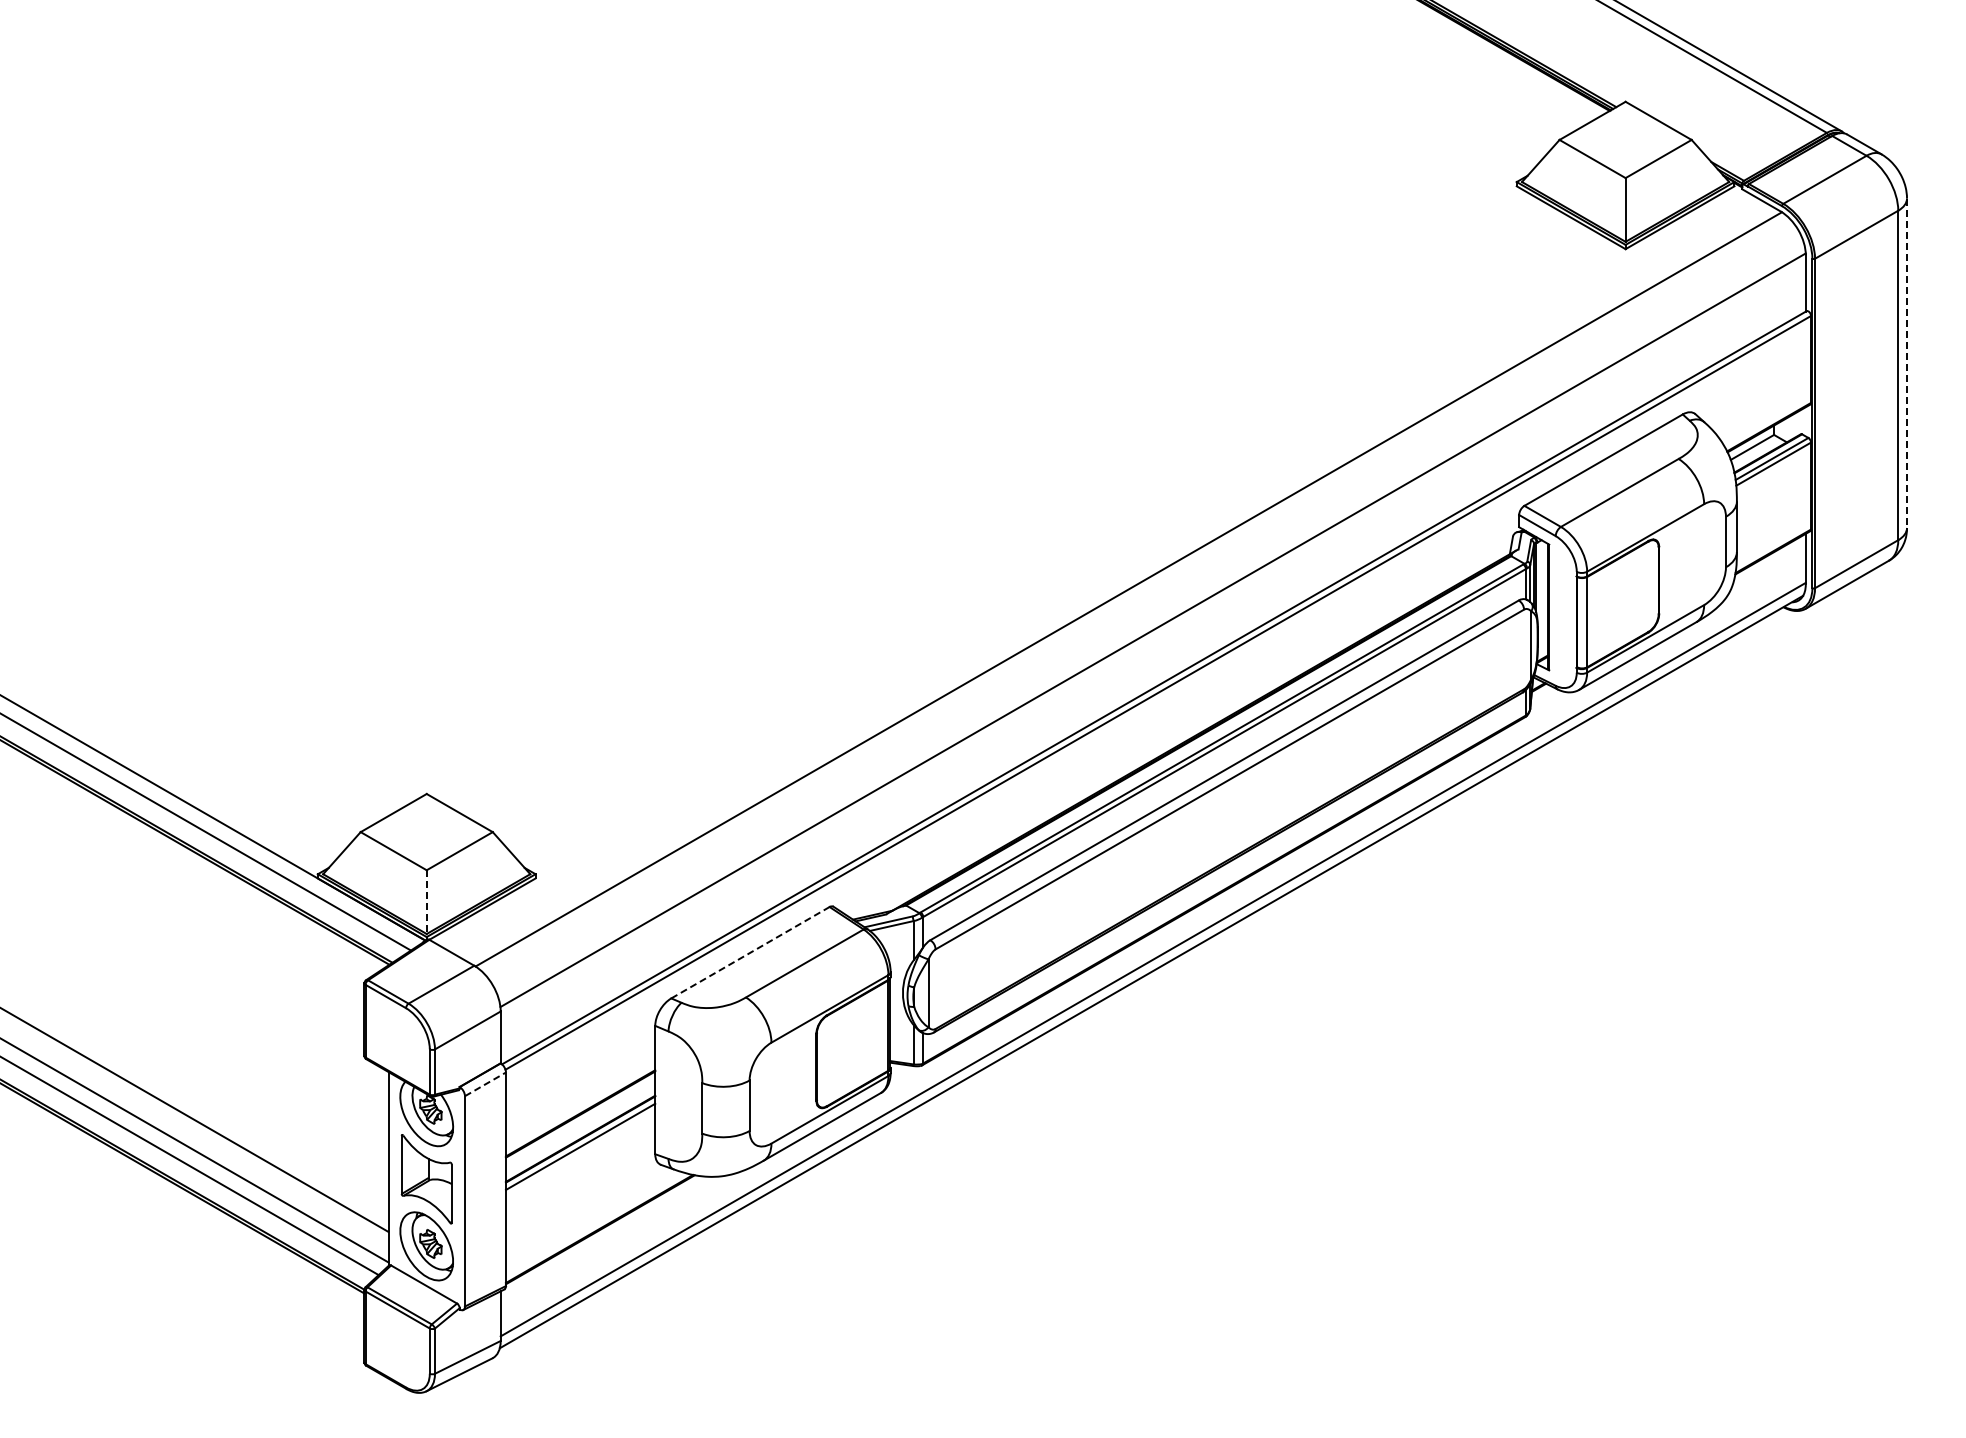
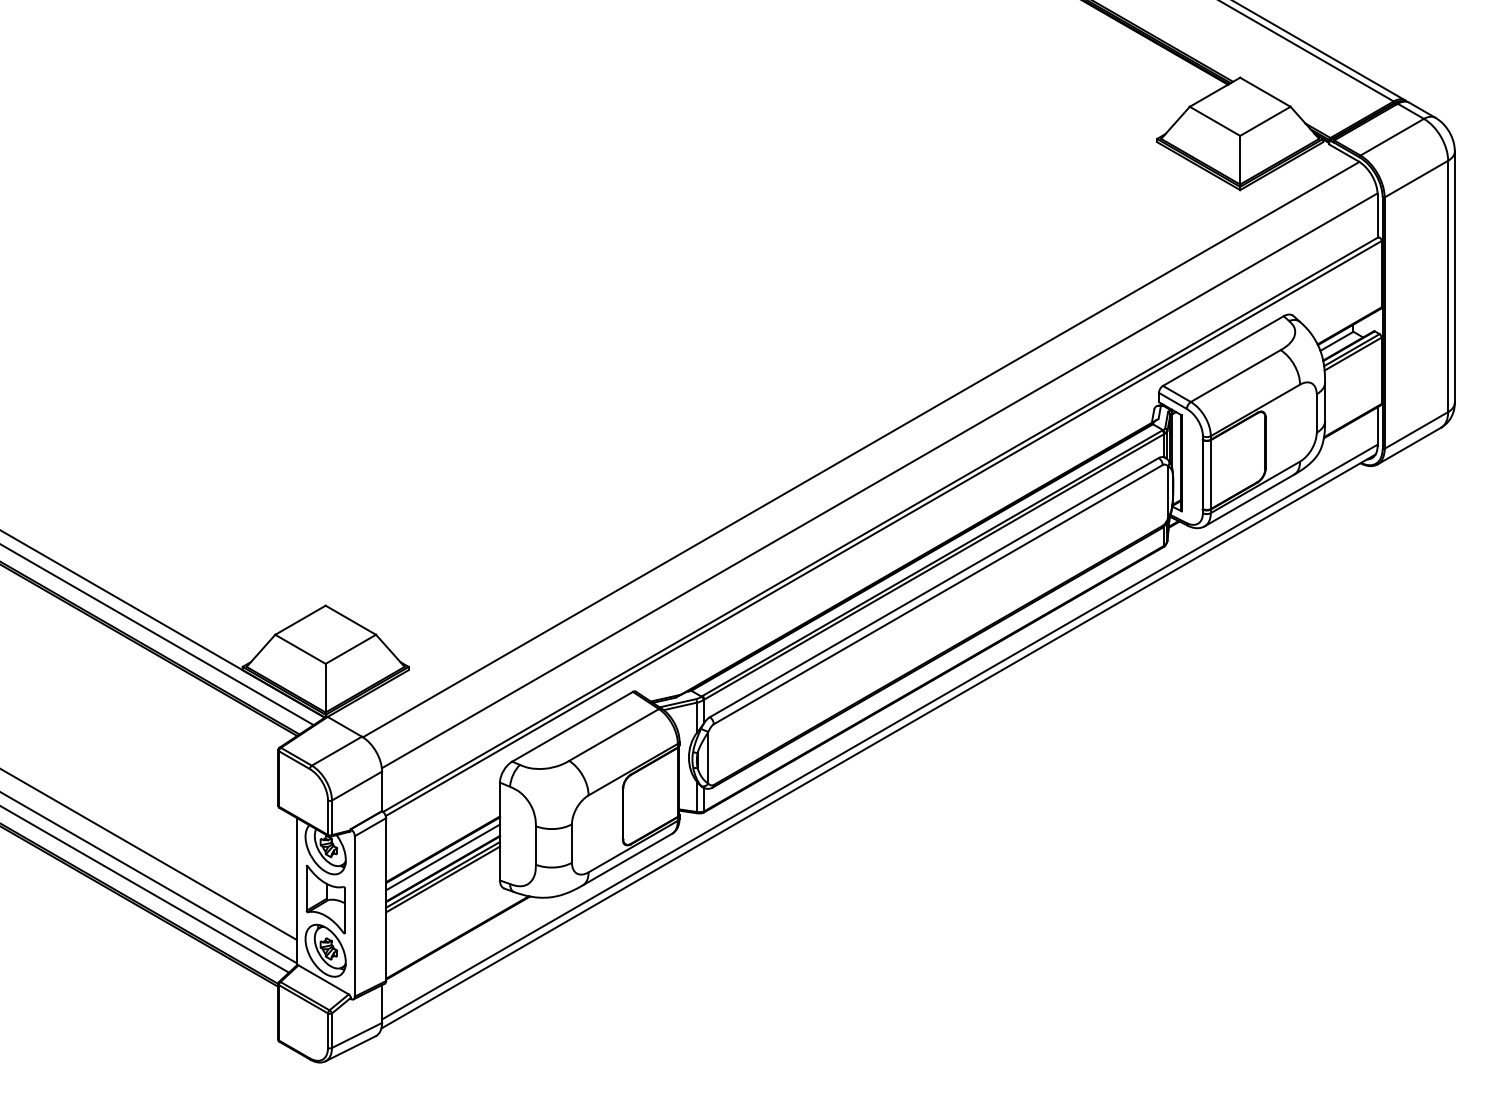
line: (1907, 363) -> (1455, 277), dashed -> solid
line: (426, 902) -> (325, 688), dashed -> solid
line: (750, 952) -> (572, 726), dashed -> solid
line: (485, 1084) -> (370, 827), dashed -> solid
line: (580, 1123) -> (442, 857), added
line: (580, 1152) -> (442, 879), added

